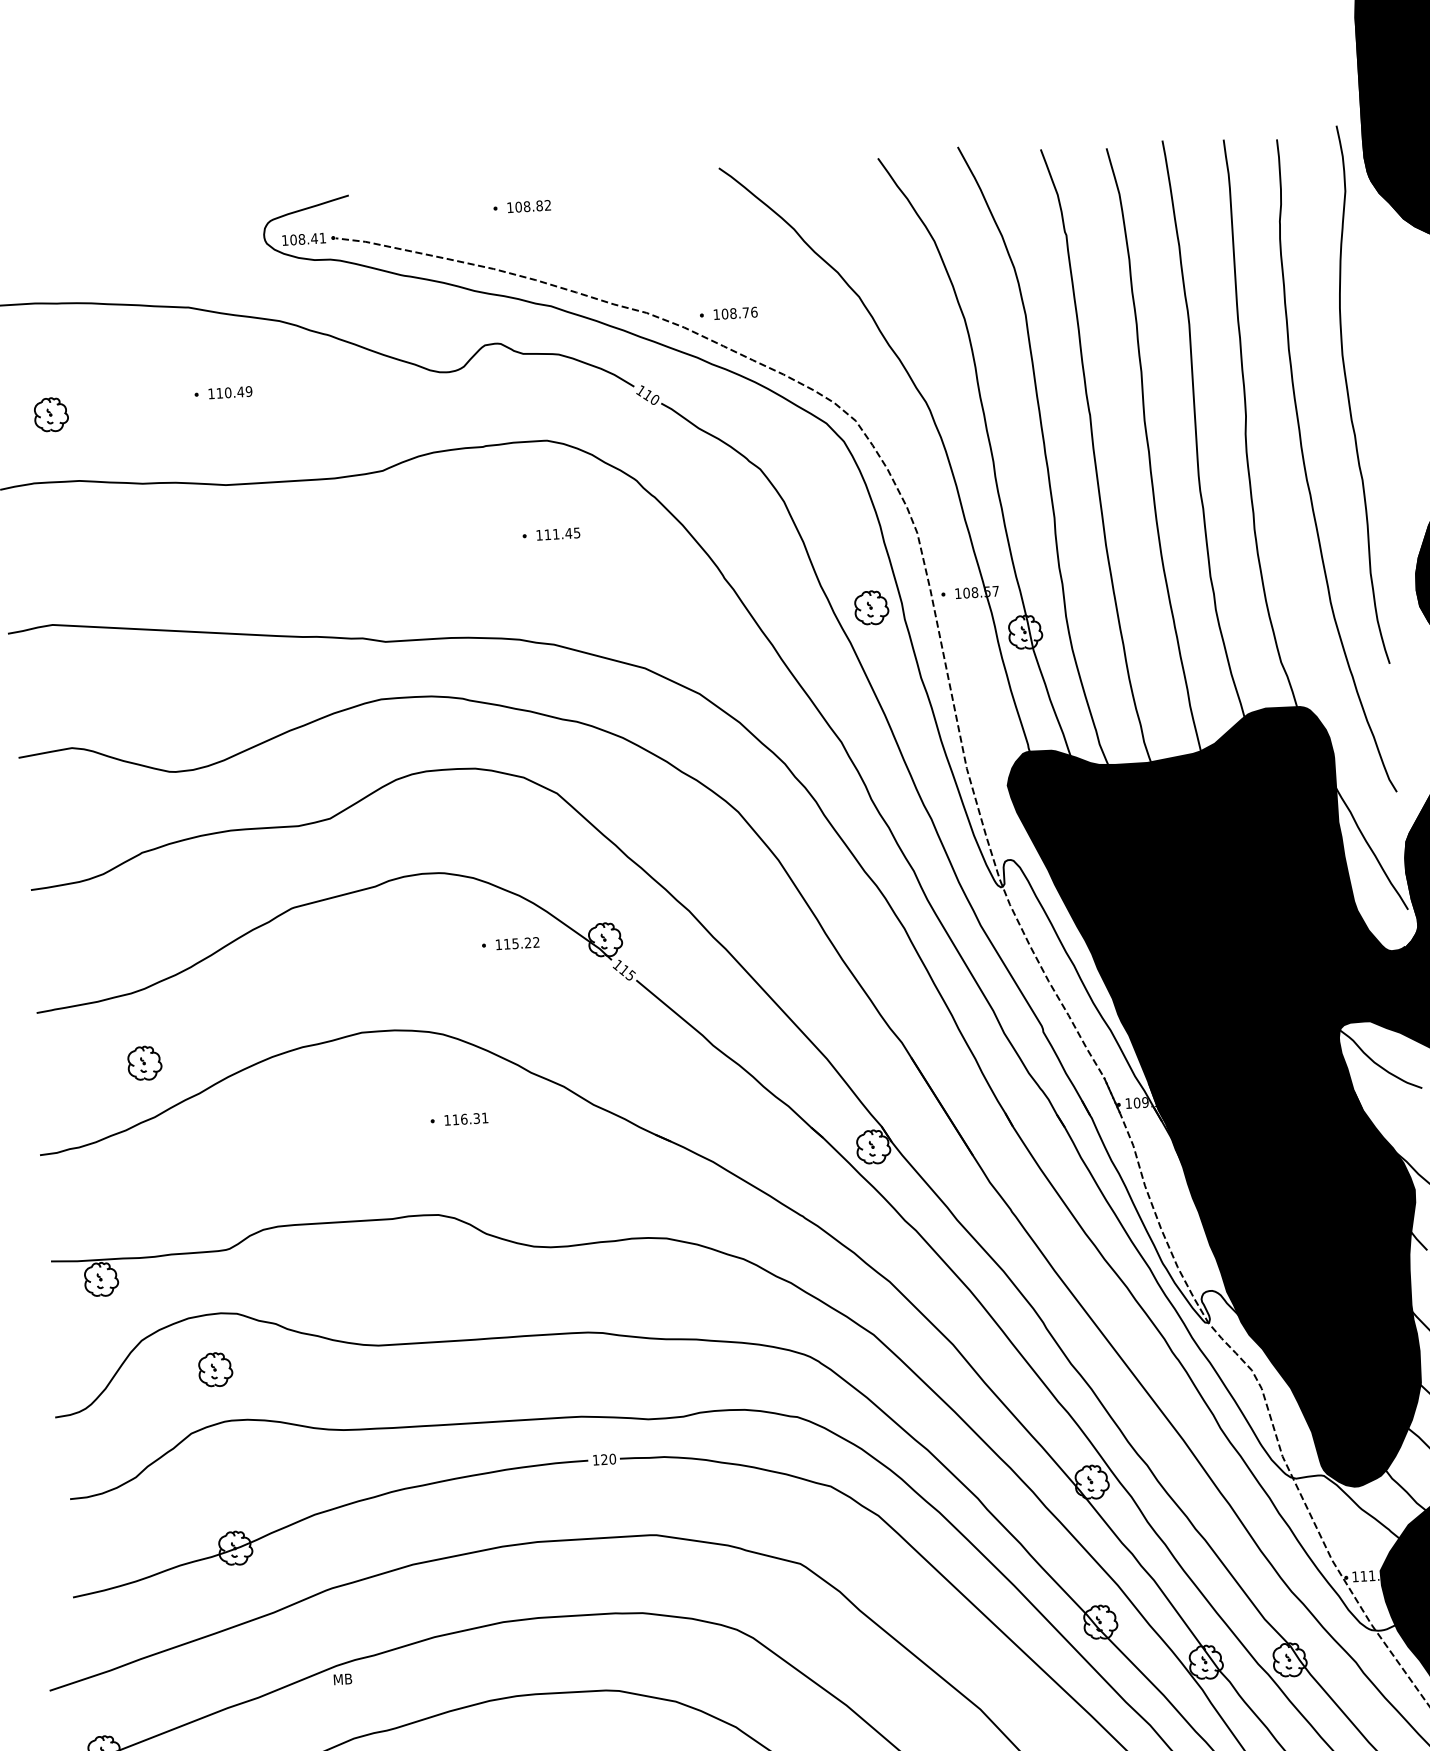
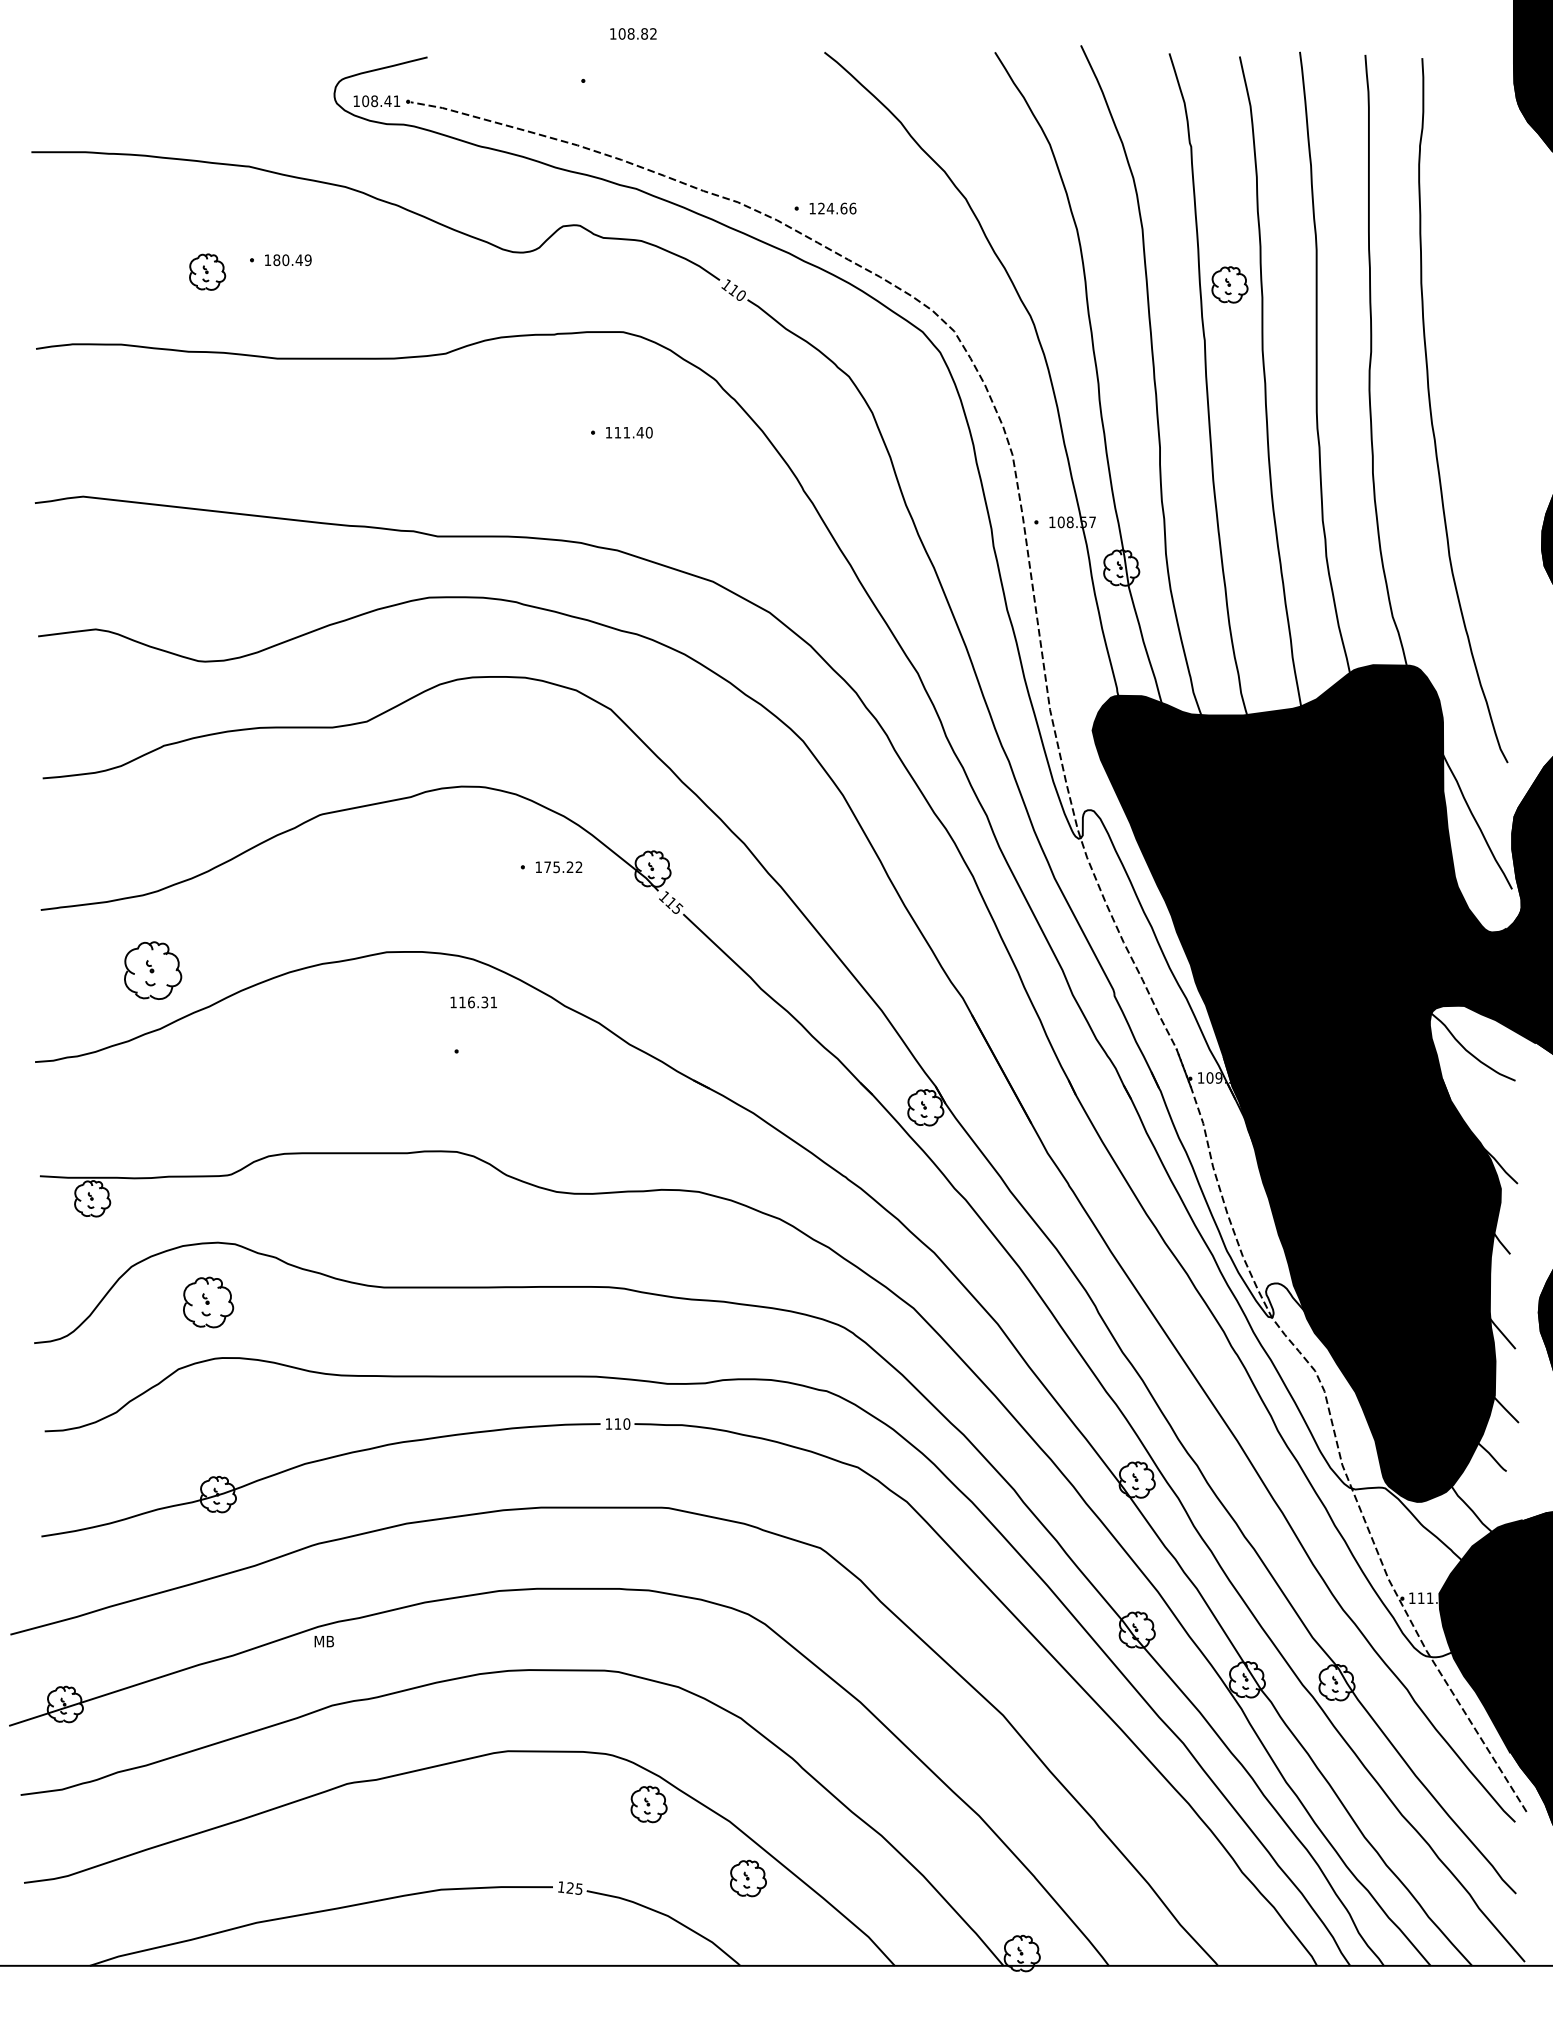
text: (529, 206) -> (633, 33), moved
text: (735, 313) -> (832, 208), 108.76 -> 124.66
text: (219, 393) -> (276, 260), 110.49 -> 180.49
curve: (1348, 395) -> (1482, 336), removed
part: (51, 414) -> (207, 271), moved
text: (576, 532) -> (648, 432), 111.45 -> 111.40
part: (871, 607) -> (1229, 284), moved
text: (506, 943) -> (547, 866), 115.22 -> 175.22
part: (144, 1063) -> (152, 970), size x1.6
text: (466, 1119) -> (473, 1002), moved
part: (215, 1369) -> (208, 1302), size x1.4
text: (604, 1459) -> (617, 1423), 120 -> 110

